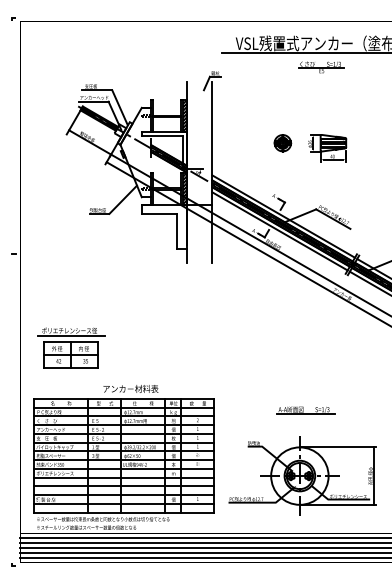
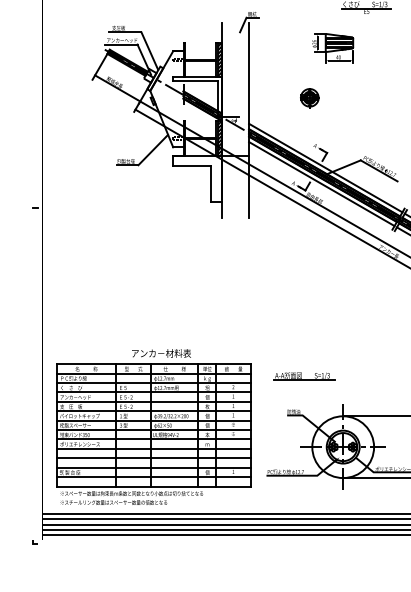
part: (282, 143) -> (309, 98), moved
part: (327, 148) -> (333, 48), moved
part: (71, 347) -> (97, 308), removed
part: (305, 410) -> (304, 376), moved

